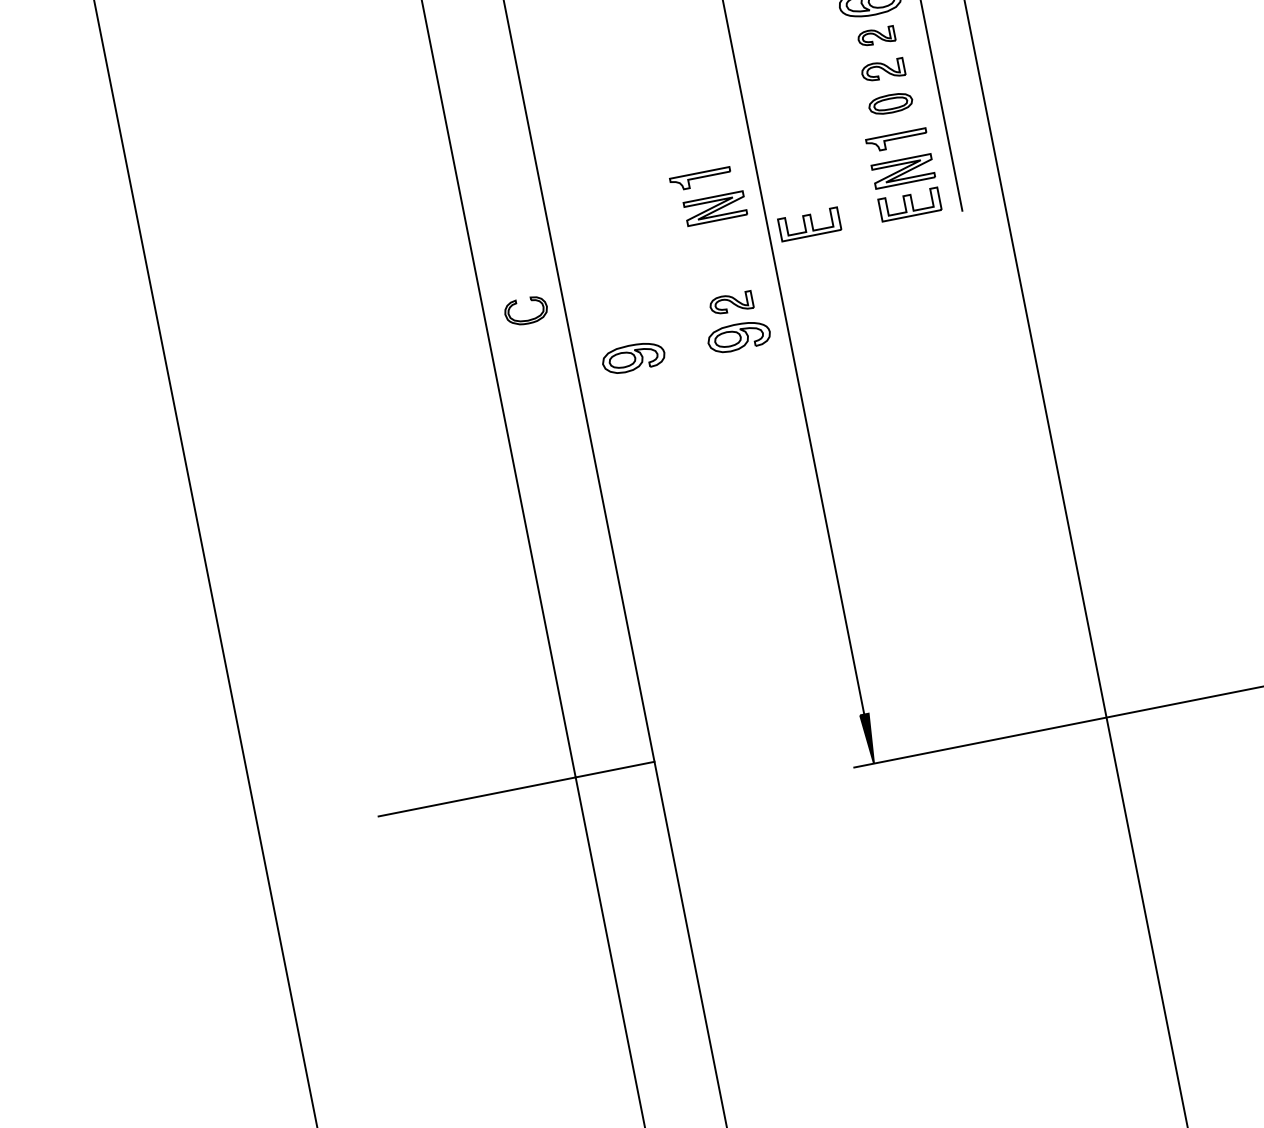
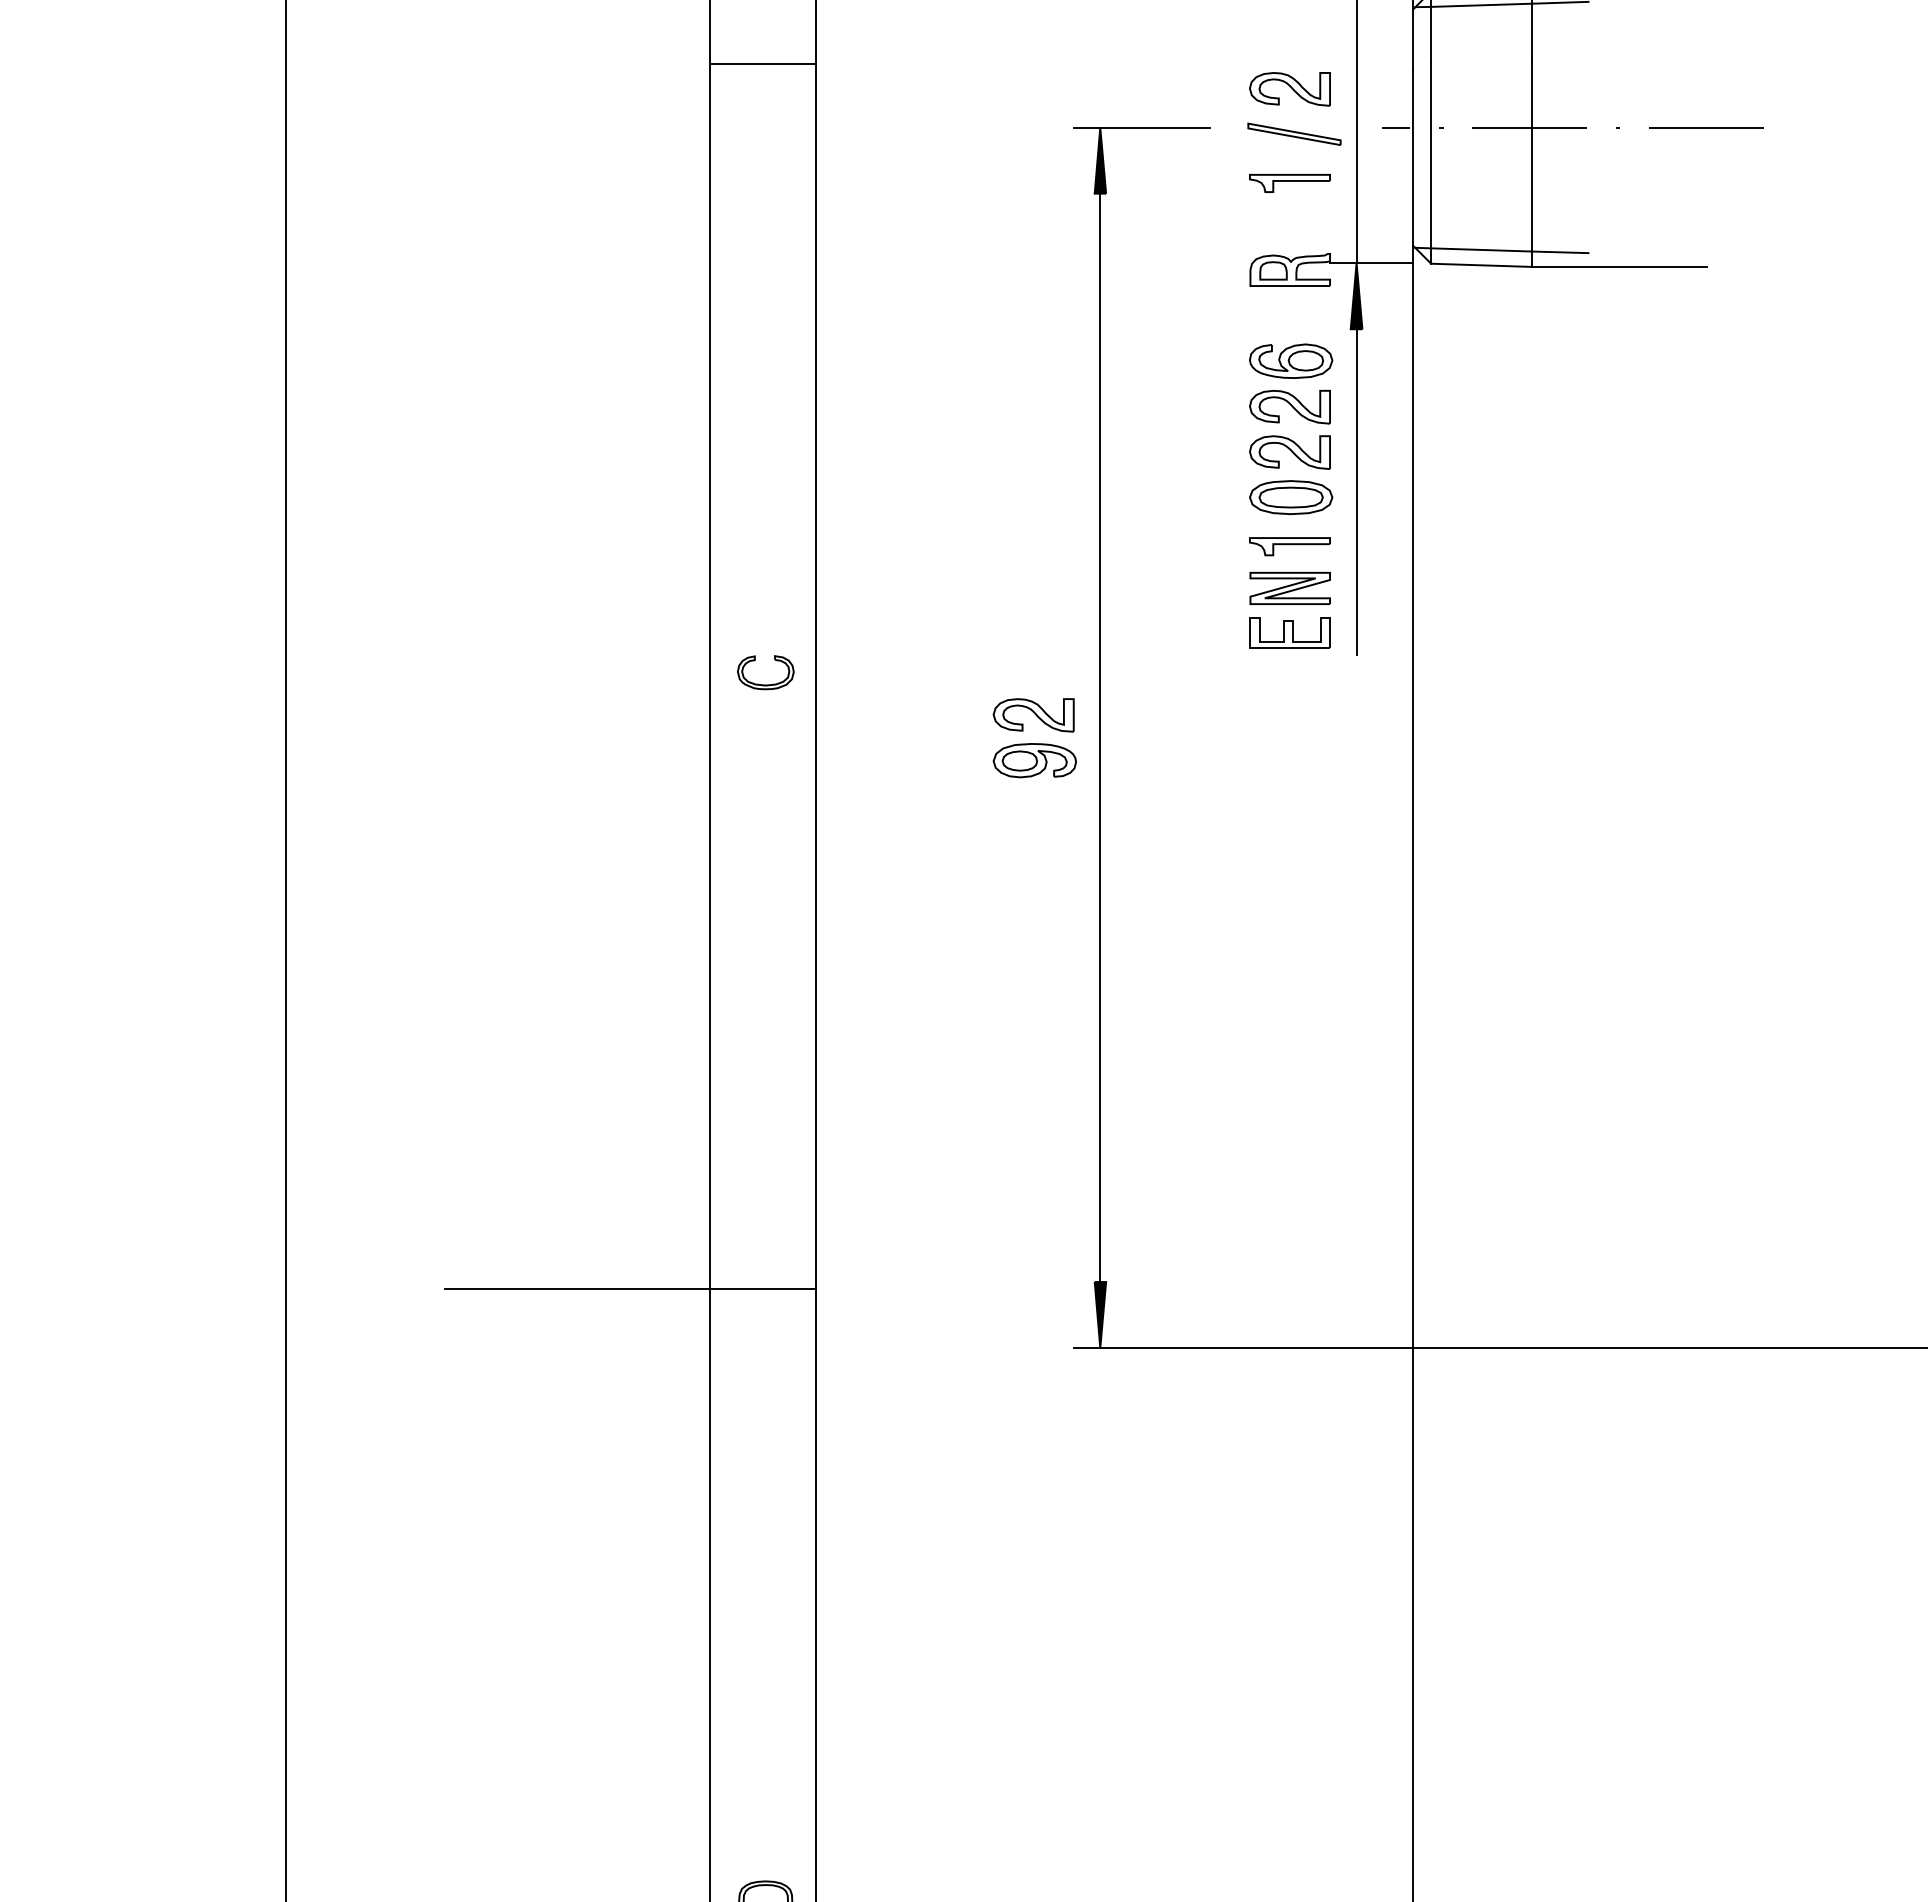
part: (876, 36) -> (1289, 406), size x1.67
part: (882, 70) -> (1289, 452), size x1.43
part: (890, 103) -> (1291, 497), size x1.43
part: (700, 179) -> (1025, 546), removed
part: (714, 208) -> (1036, 587), removed
part: (809, 224) -> (1154, 632), removed
part: (731, 303) -> (1033, 715), size x1.43
part: (633, 357) -> (892, 760), removed

